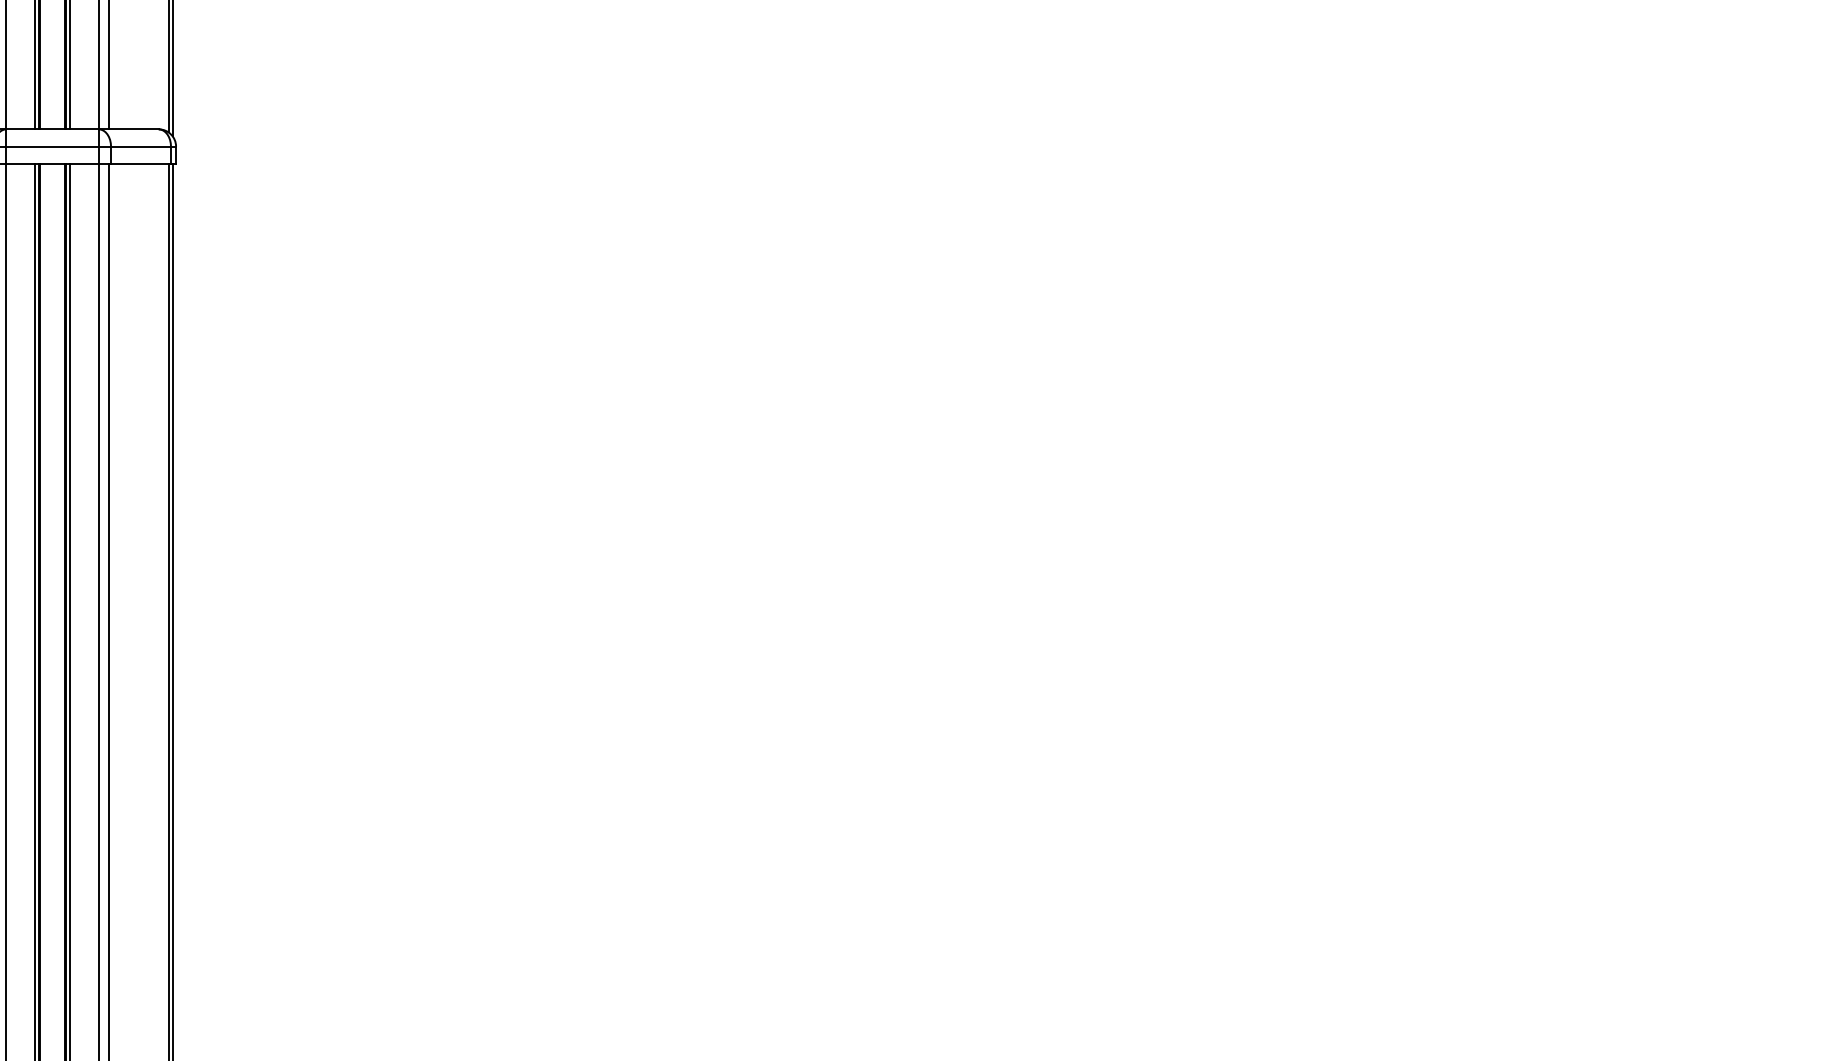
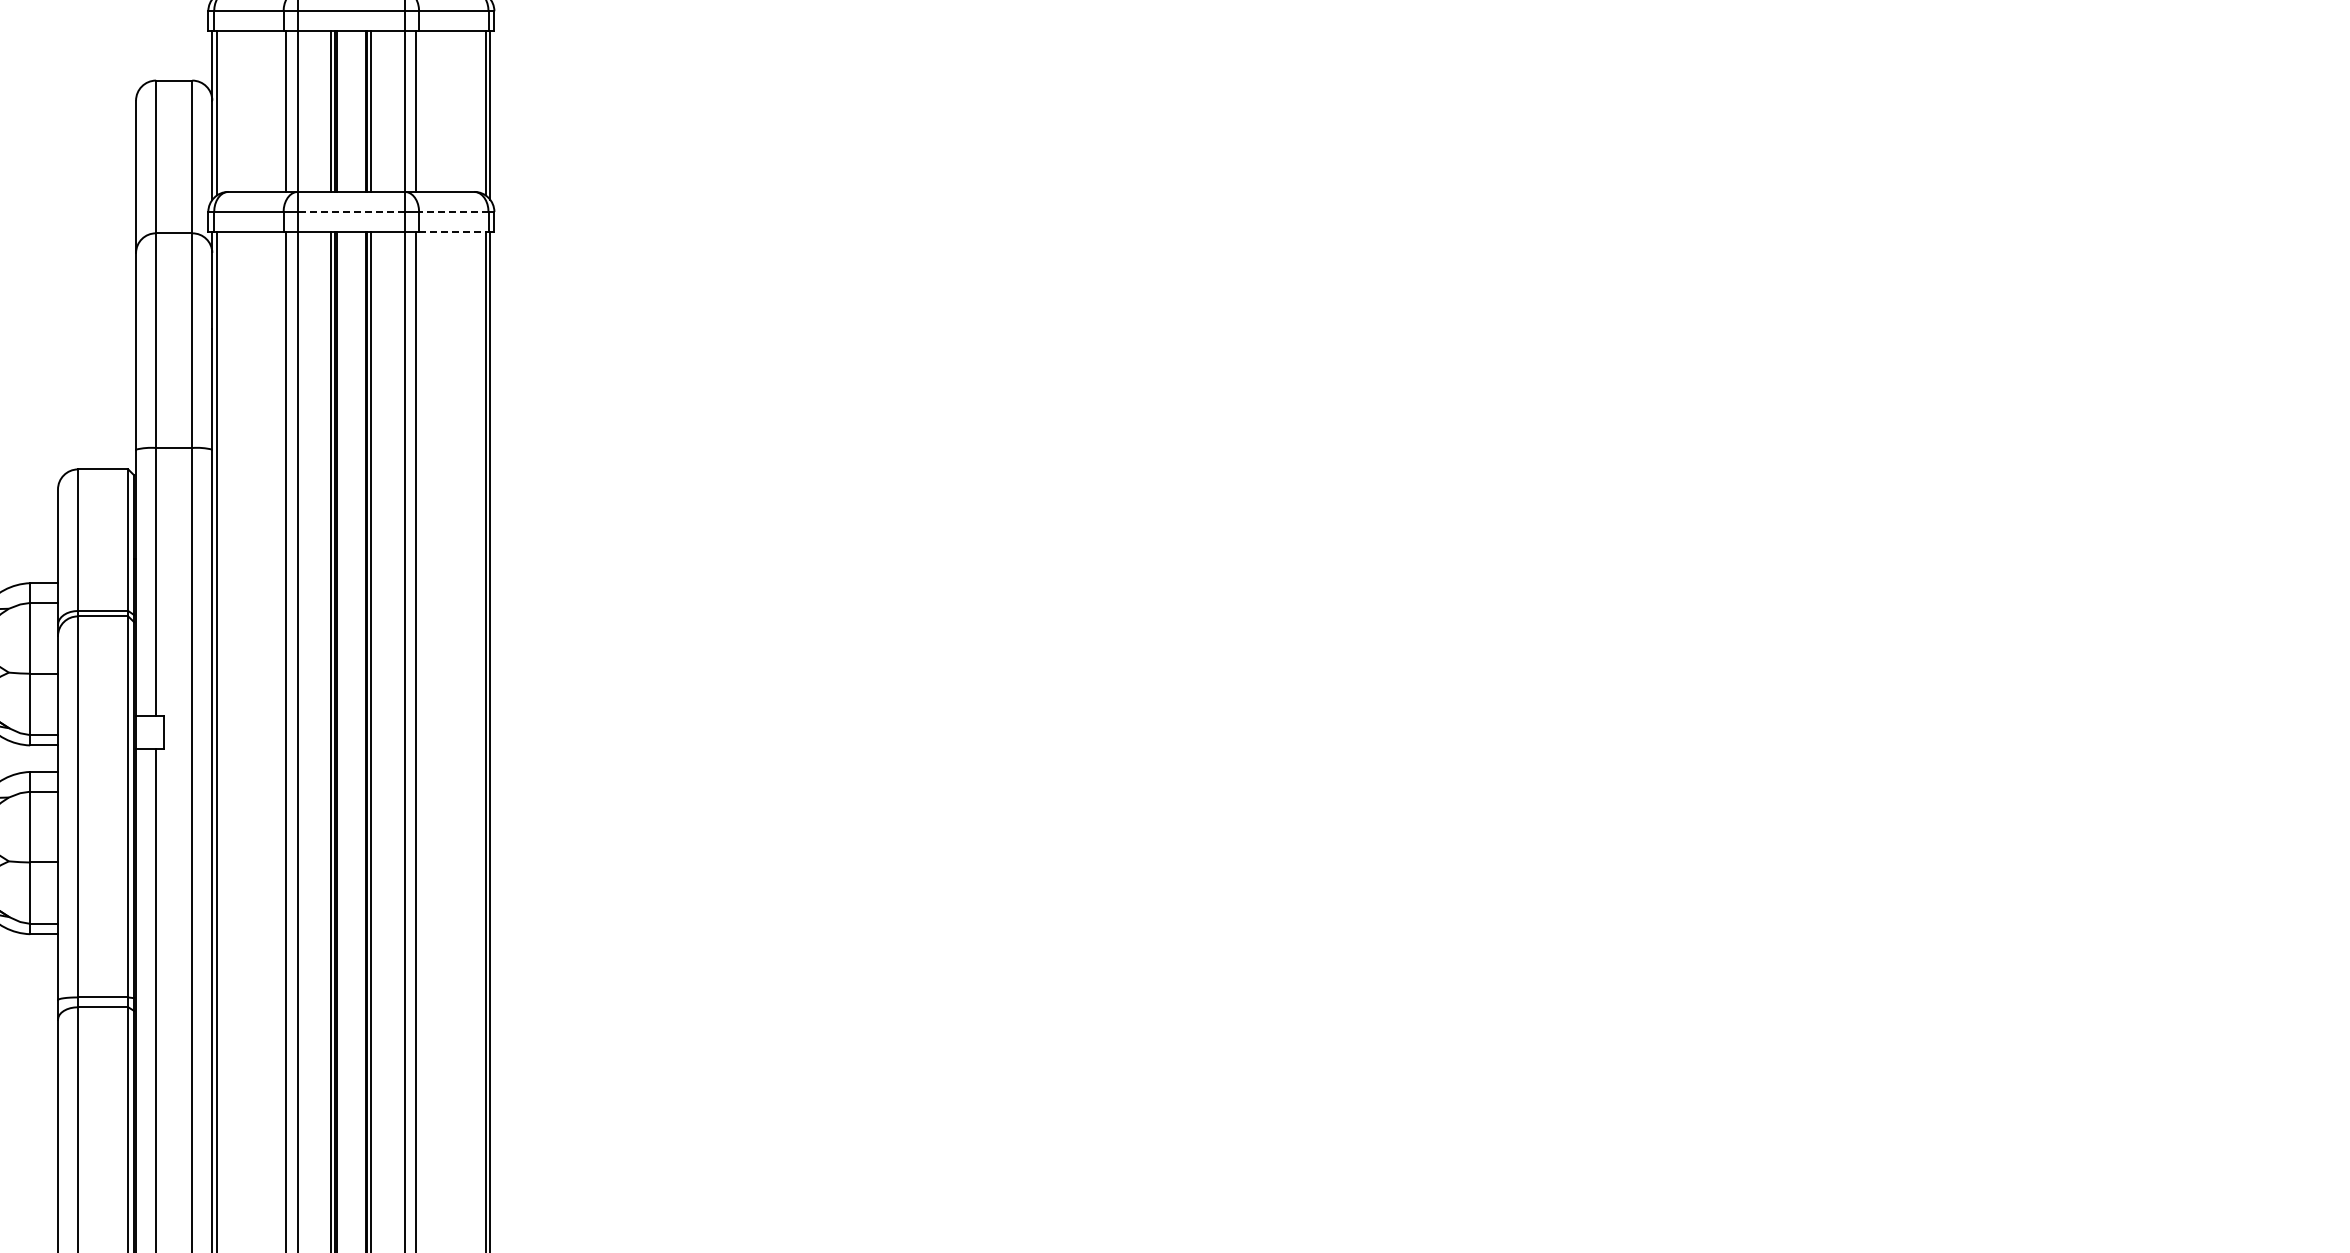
line: (52, 147) -> (351, 212), solid -> dashed
line: (140, 147) -> (453, 212), solid -> dashed
line: (140, 164) -> (453, 232), solid -> dashed

